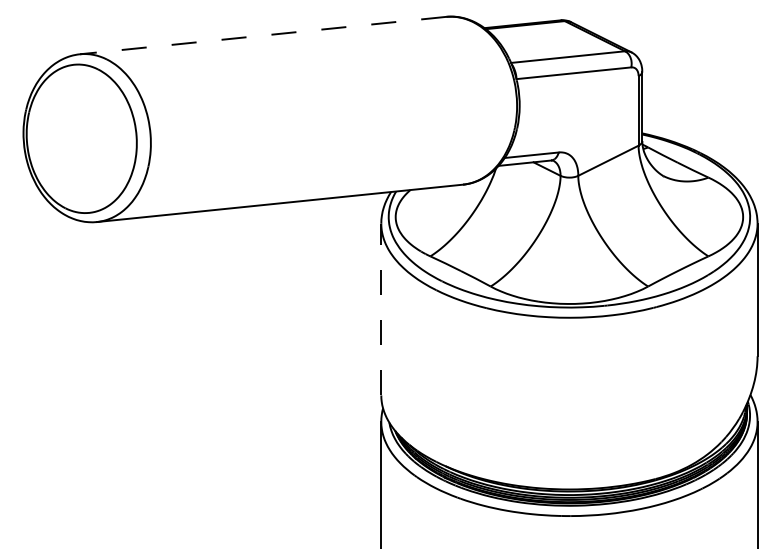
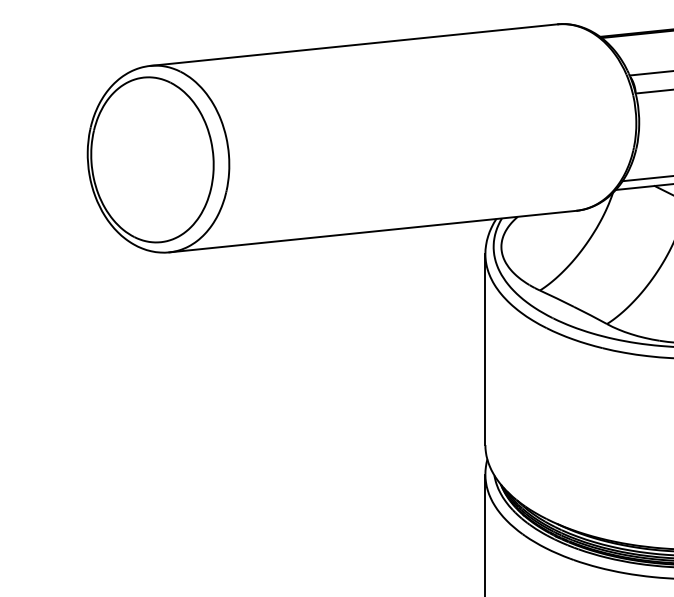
line: (262, 35) -> (353, 45), dashed -> solid
line: (381, 309) -> (485, 349), dashed -> solid

